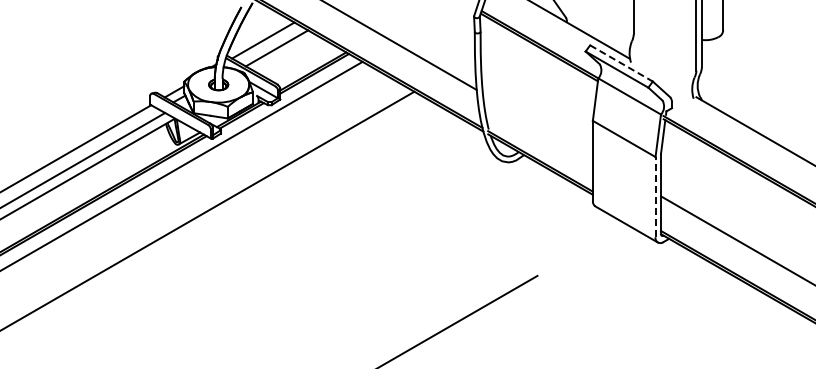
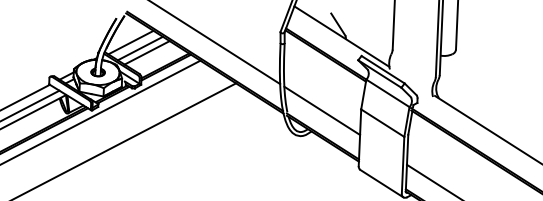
line: (286, 54) -> (146, 53), added
line: (621, 63) -> (383, 69), dashed -> solid
line: (537, 125) -> (321, 111), added
line: (655, 196) -> (403, 164), dashed -> solid

